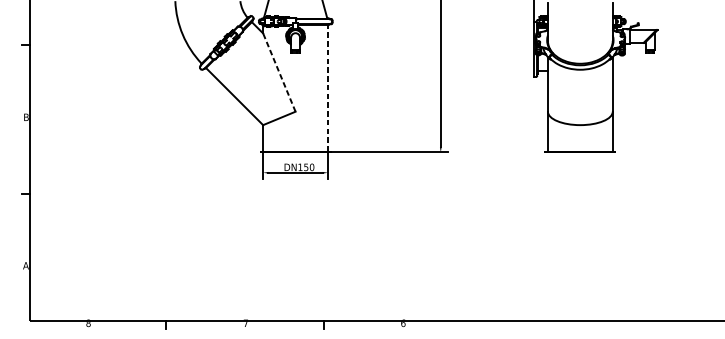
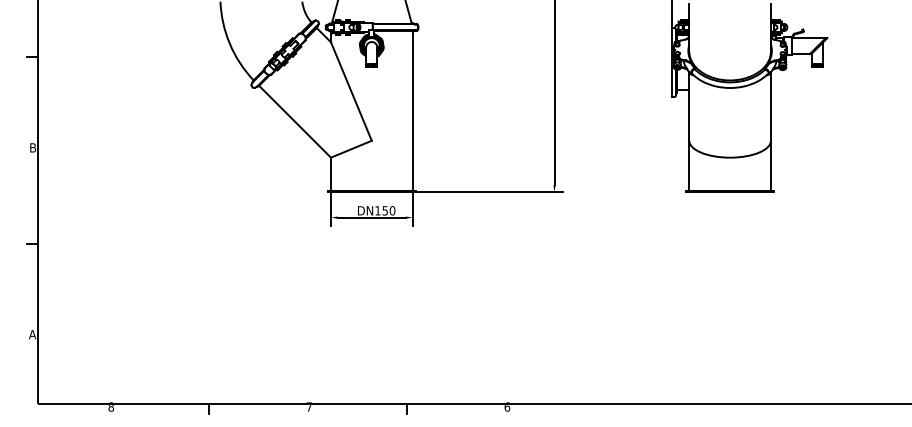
line: (279, 72) -> (351, 91), dashed -> solid
line: (327, 88) -> (412, 111), dashed -> solid

